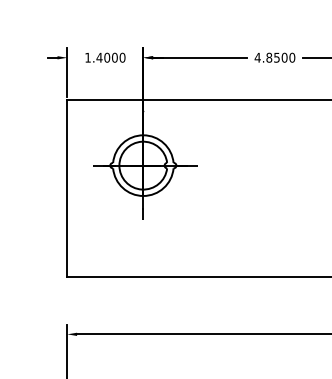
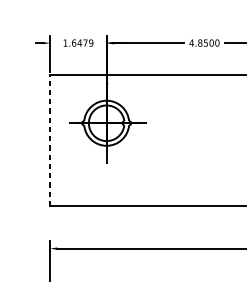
text: (110, 57) -> (82, 42), 1.4000 -> 1.6479
line: (67, 188) -> (50, 140), solid -> dashed

